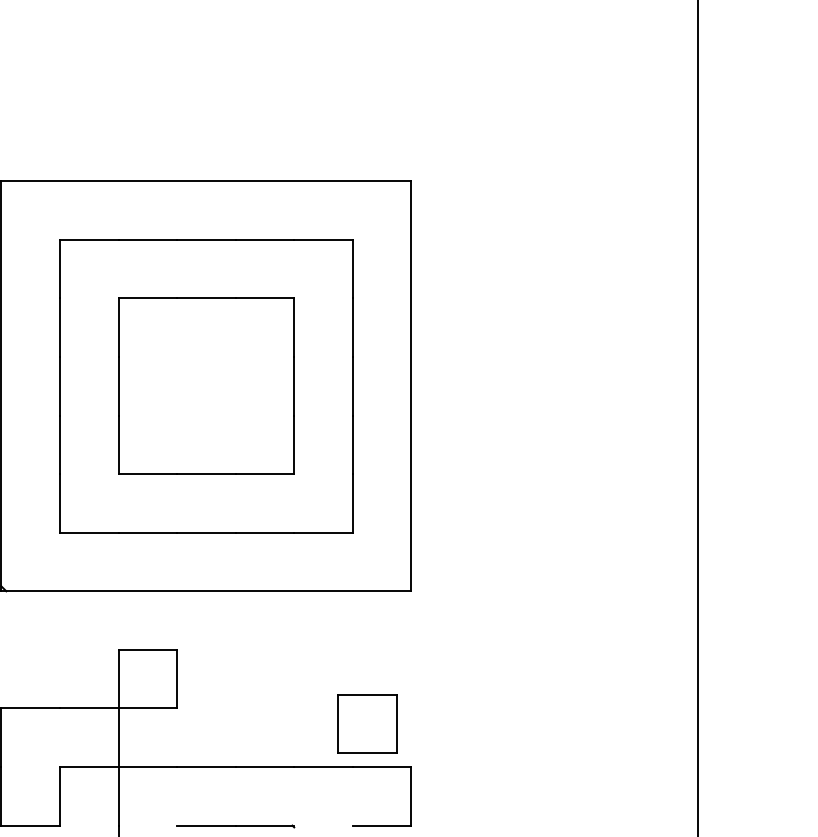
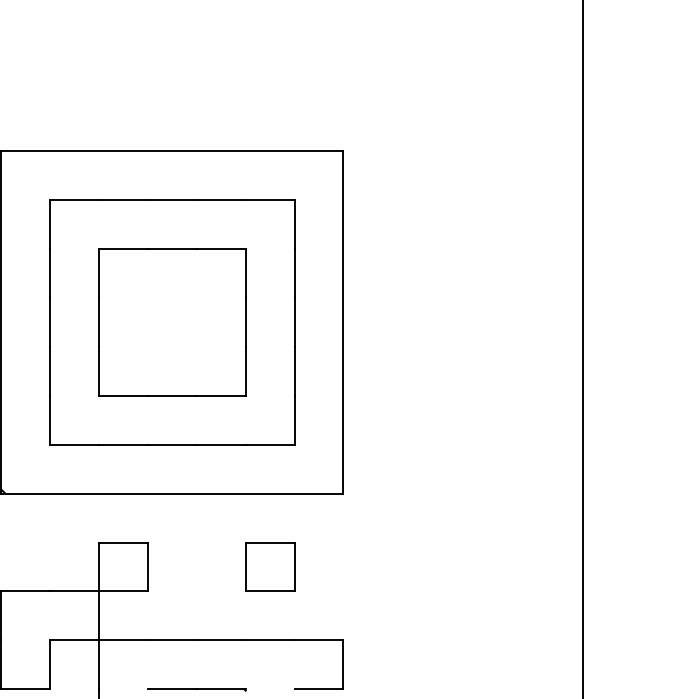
part: (367, 723) -> (270, 566), moved

